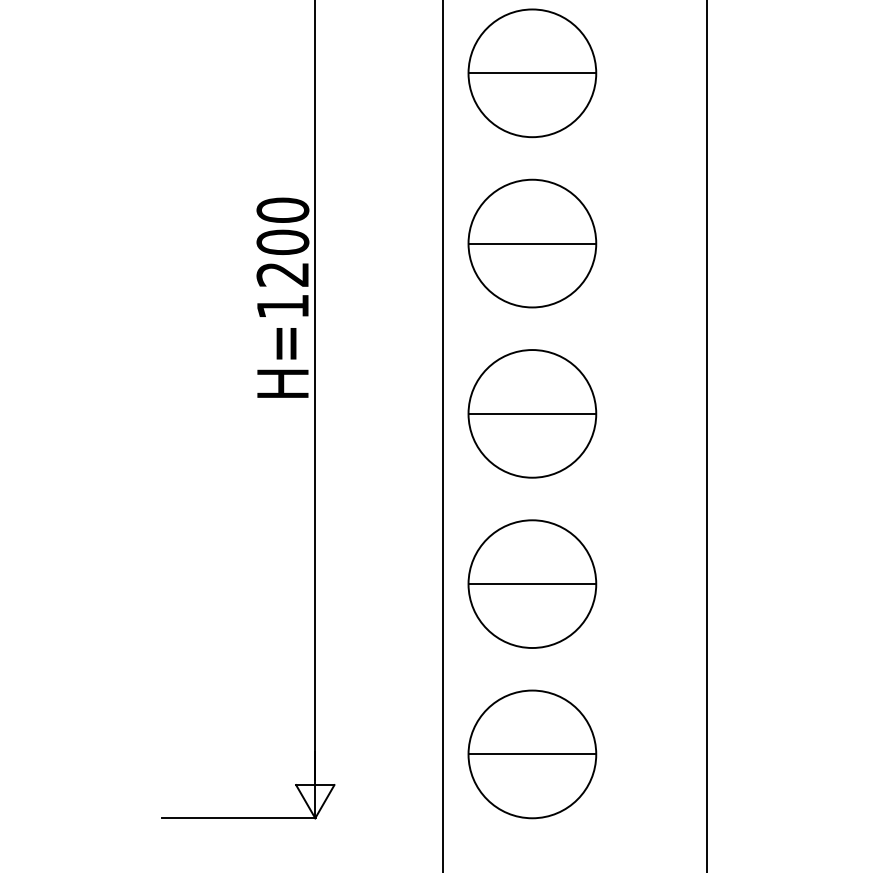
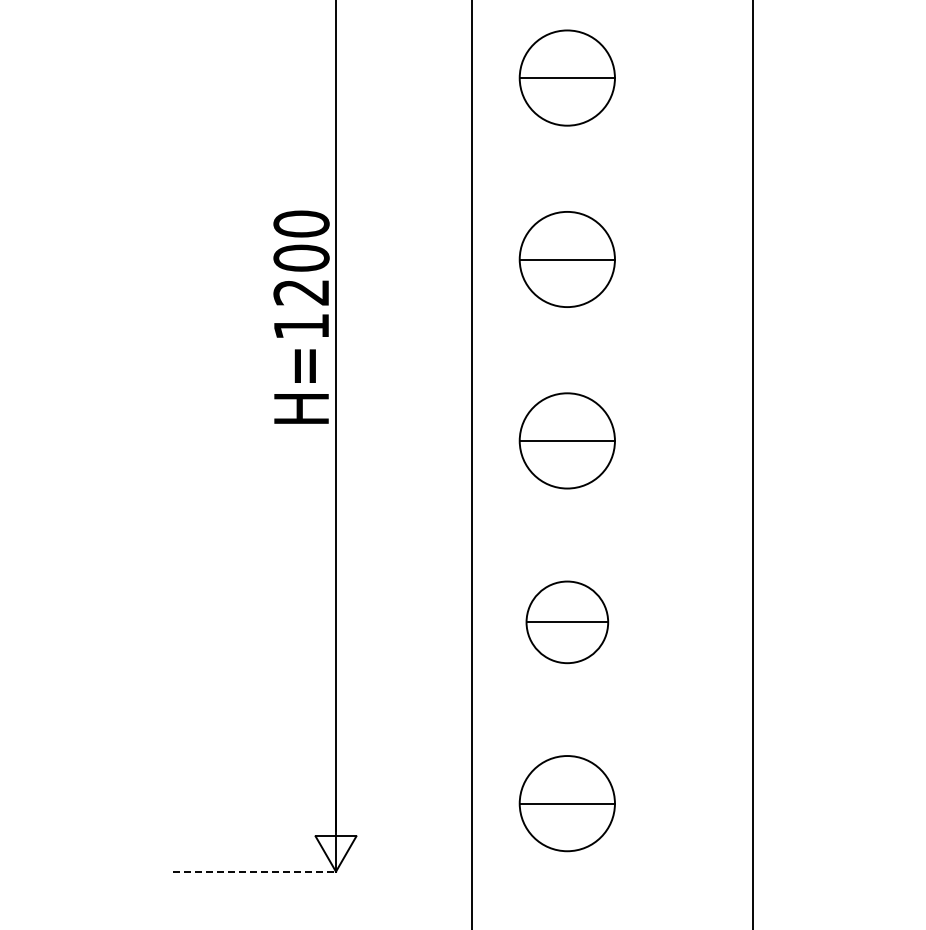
part: (532, 72) -> (567, 77), size x0.7
part: (532, 243) -> (567, 259), size x0.7
part: (532, 413) -> (567, 440), size x0.7
part: (532, 584) -> (567, 622), size x0.6
part: (532, 754) -> (567, 803), size x0.7
line: (239, 818) -> (255, 871), solid -> dashed

